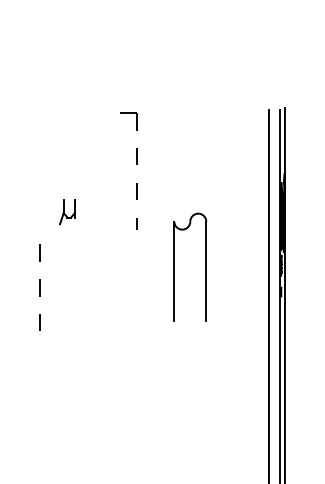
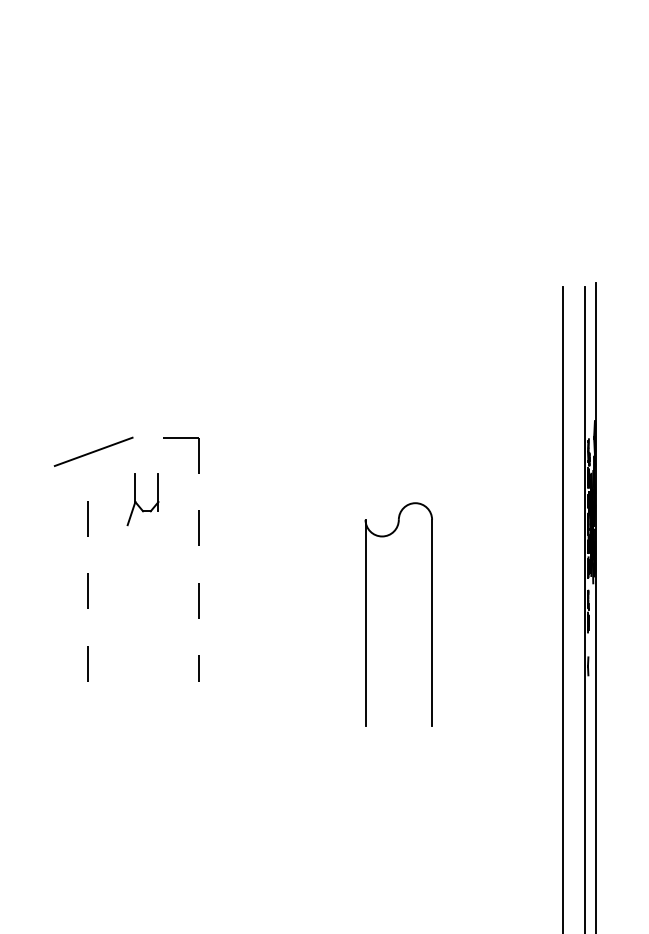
part: (136, 164) -> (197, 544), moved
line: (43, 188) -> (93, 450), added
line: (39, 287) -> (86, 590), moved

